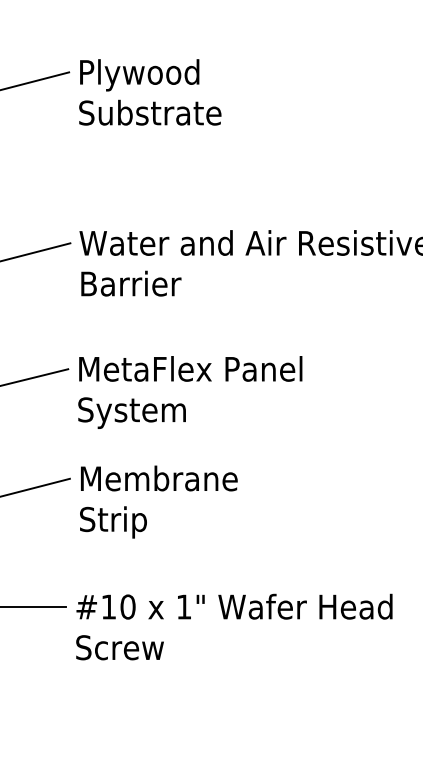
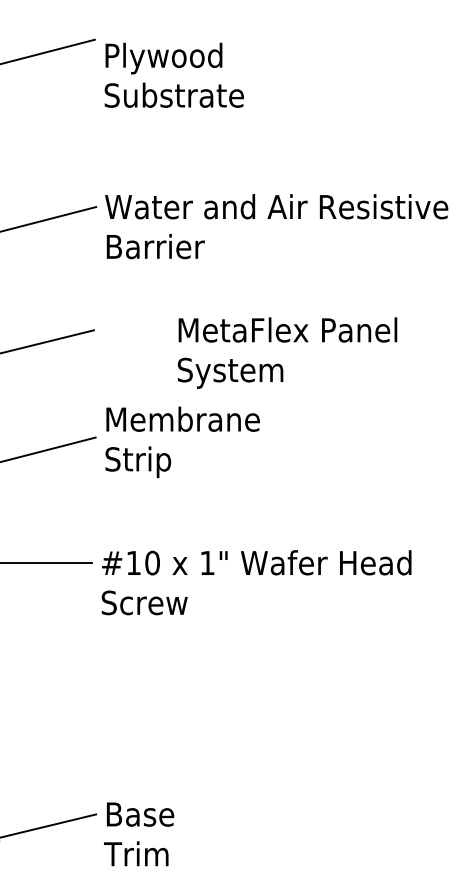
text: (149, 91) -> (173, 74), moved
text: (190, 391) -> (287, 352), moved
text: (158, 502) -> (182, 442), moved

